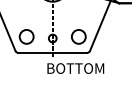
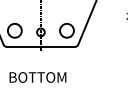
text: (75, 68) -> (37, 77), moved

